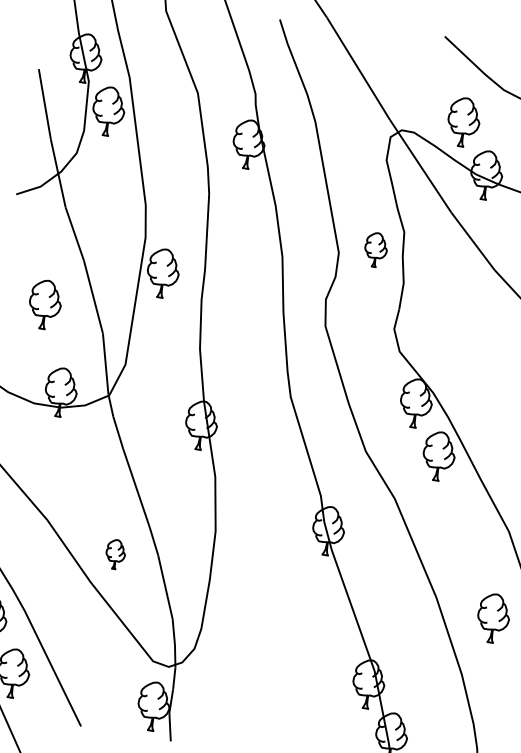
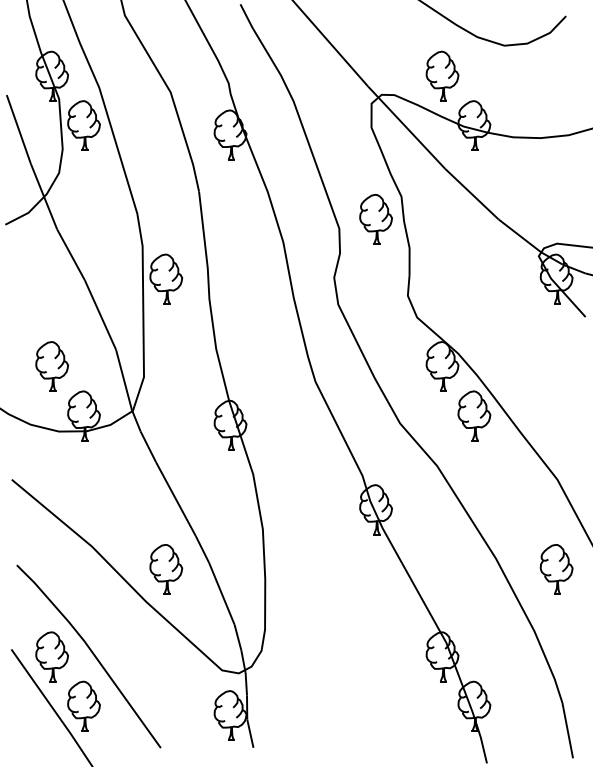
part: (375, 249) -> (375, 219), size x1.43
part: (45, 304) -> (52, 366), moved
part: (115, 554) -> (166, 569), size x1.67

